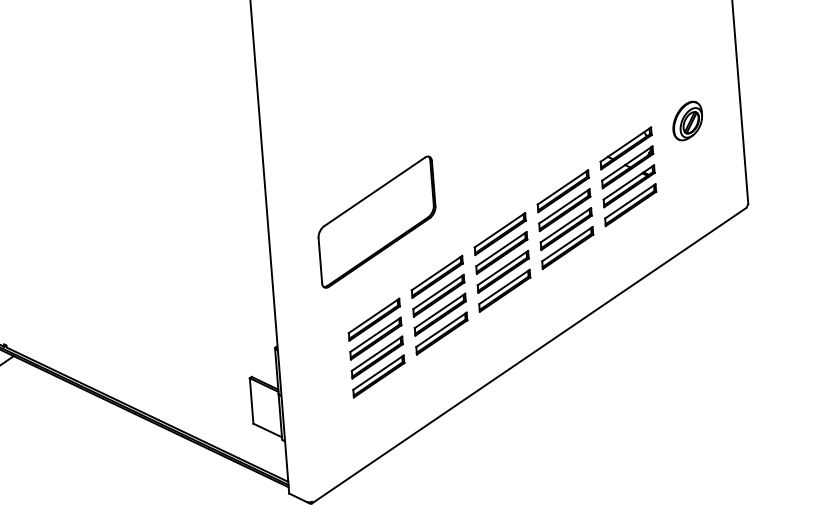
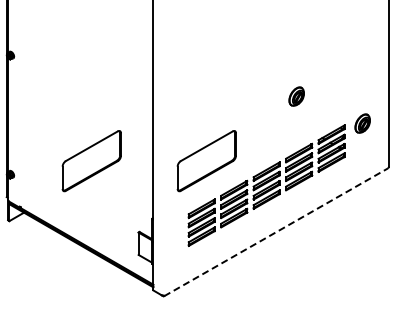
part: (548, 76) -> (296, 96), added
part: (142, 241) -> (91, 161), added
line: (529, 356) -> (276, 232), solid -> dashed

